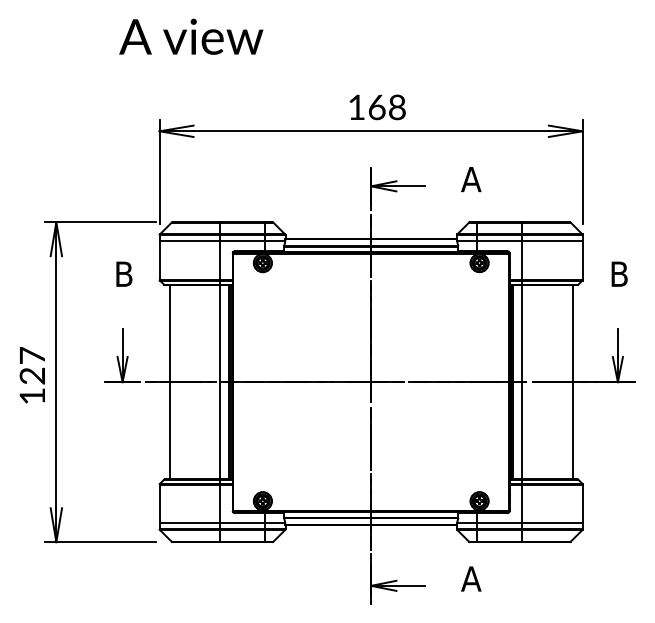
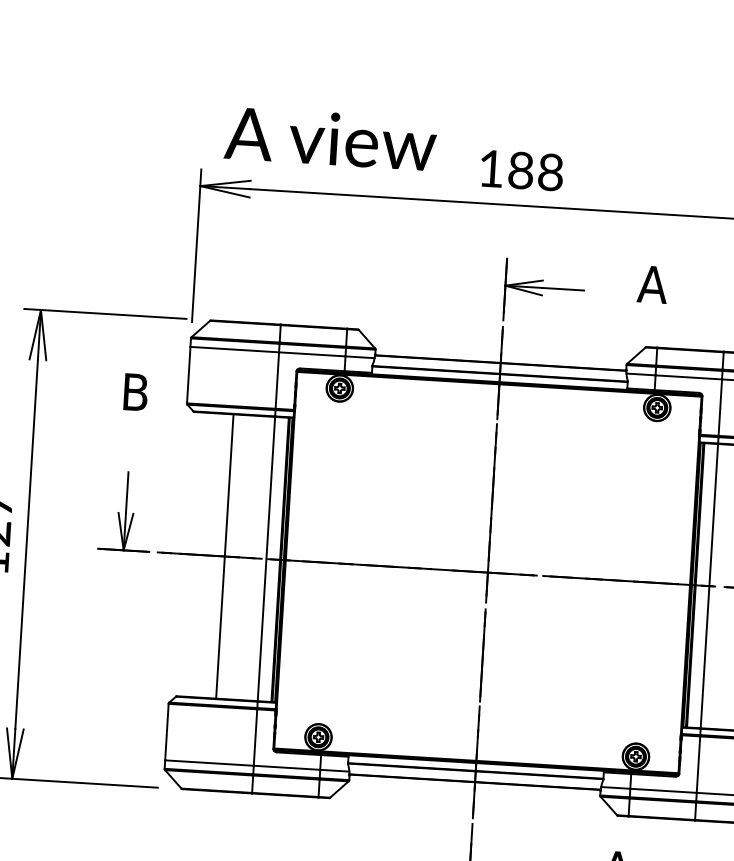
text: (191, 36) -> (331, 138), moved
text: (376, 106) -> (520, 169), 168 -> 188
line: (169, 382) -> (224, 556), moved

